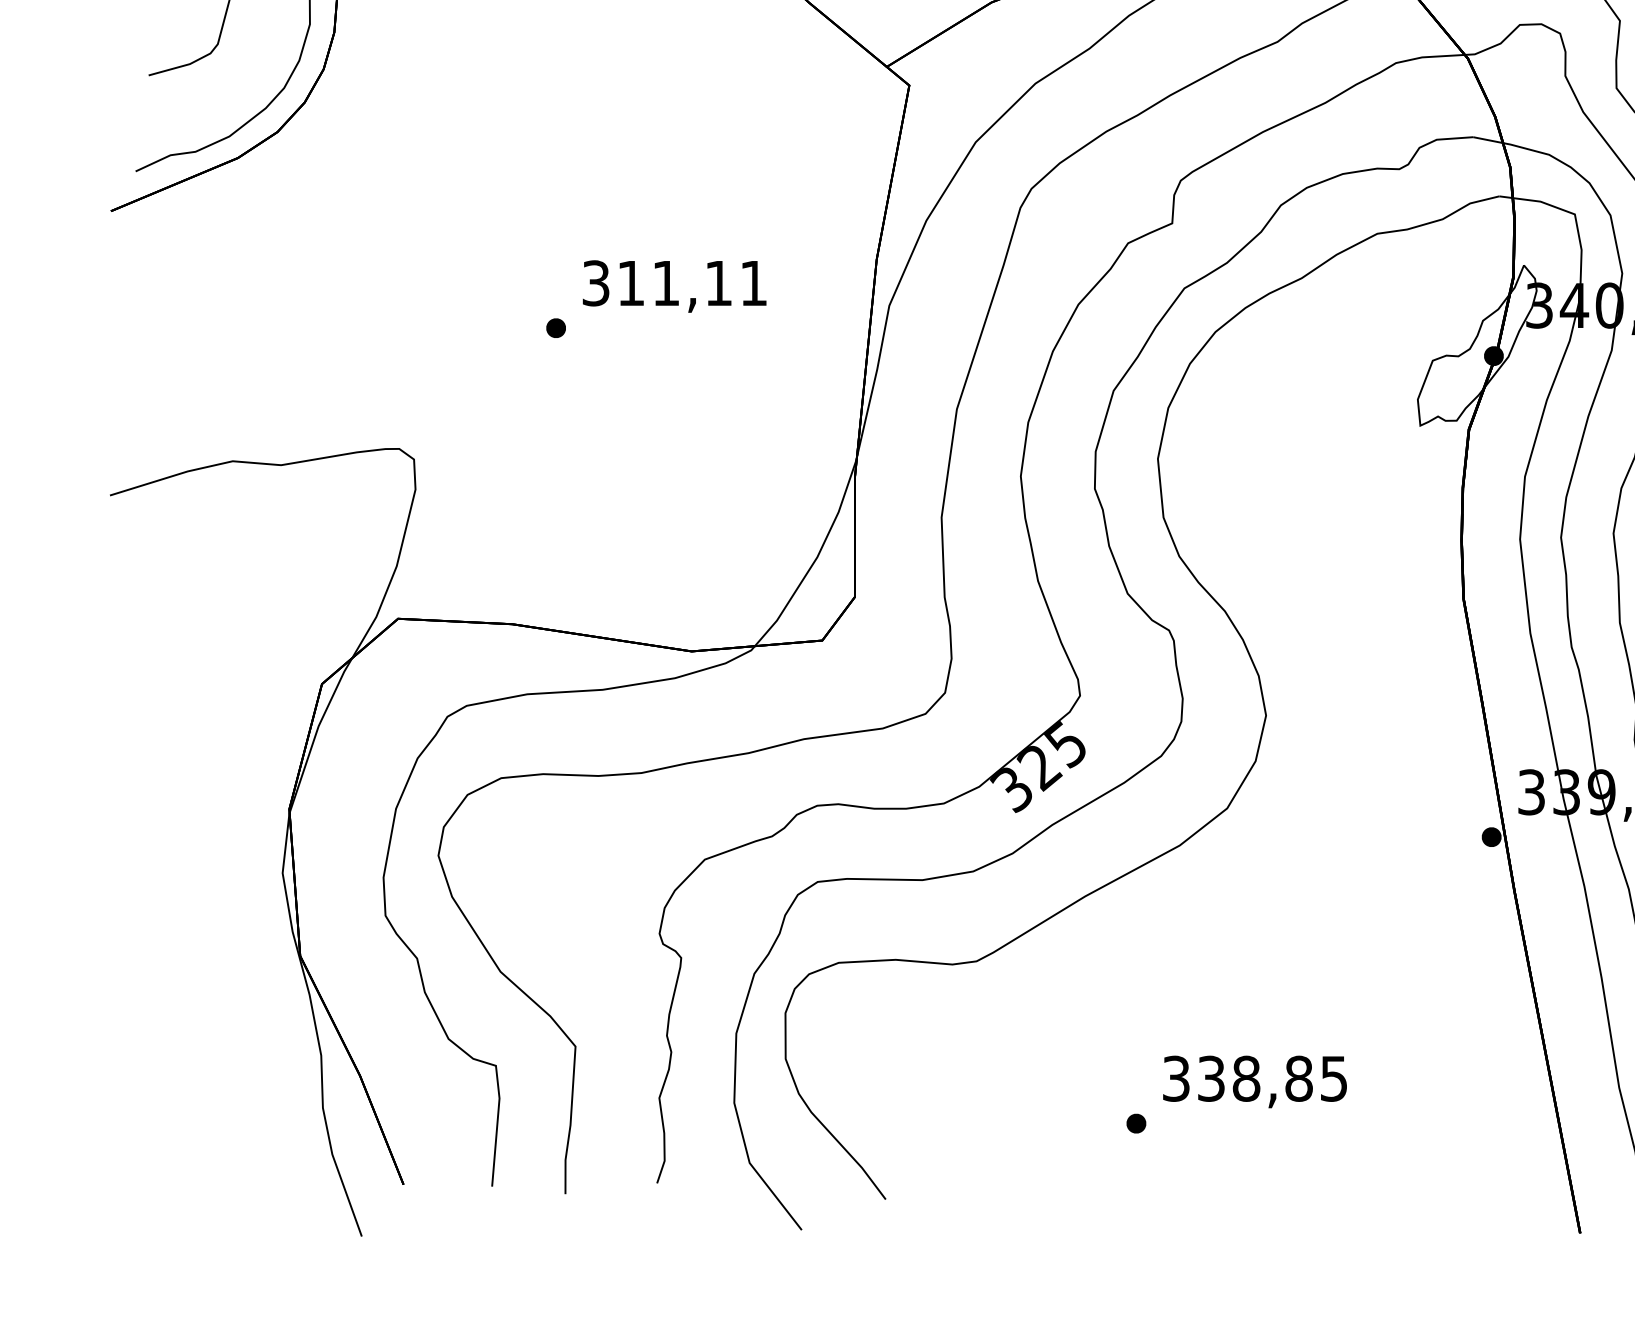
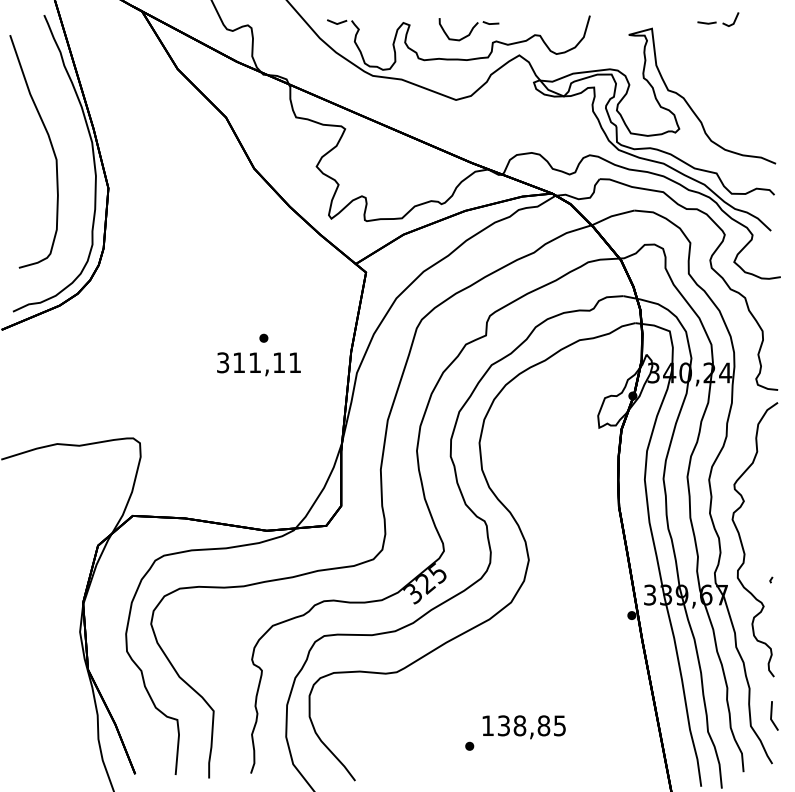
part: (555, 326) -> (263, 337), moved
text: (1175, 1078) -> (487, 725), 338,85 -> 138,85

